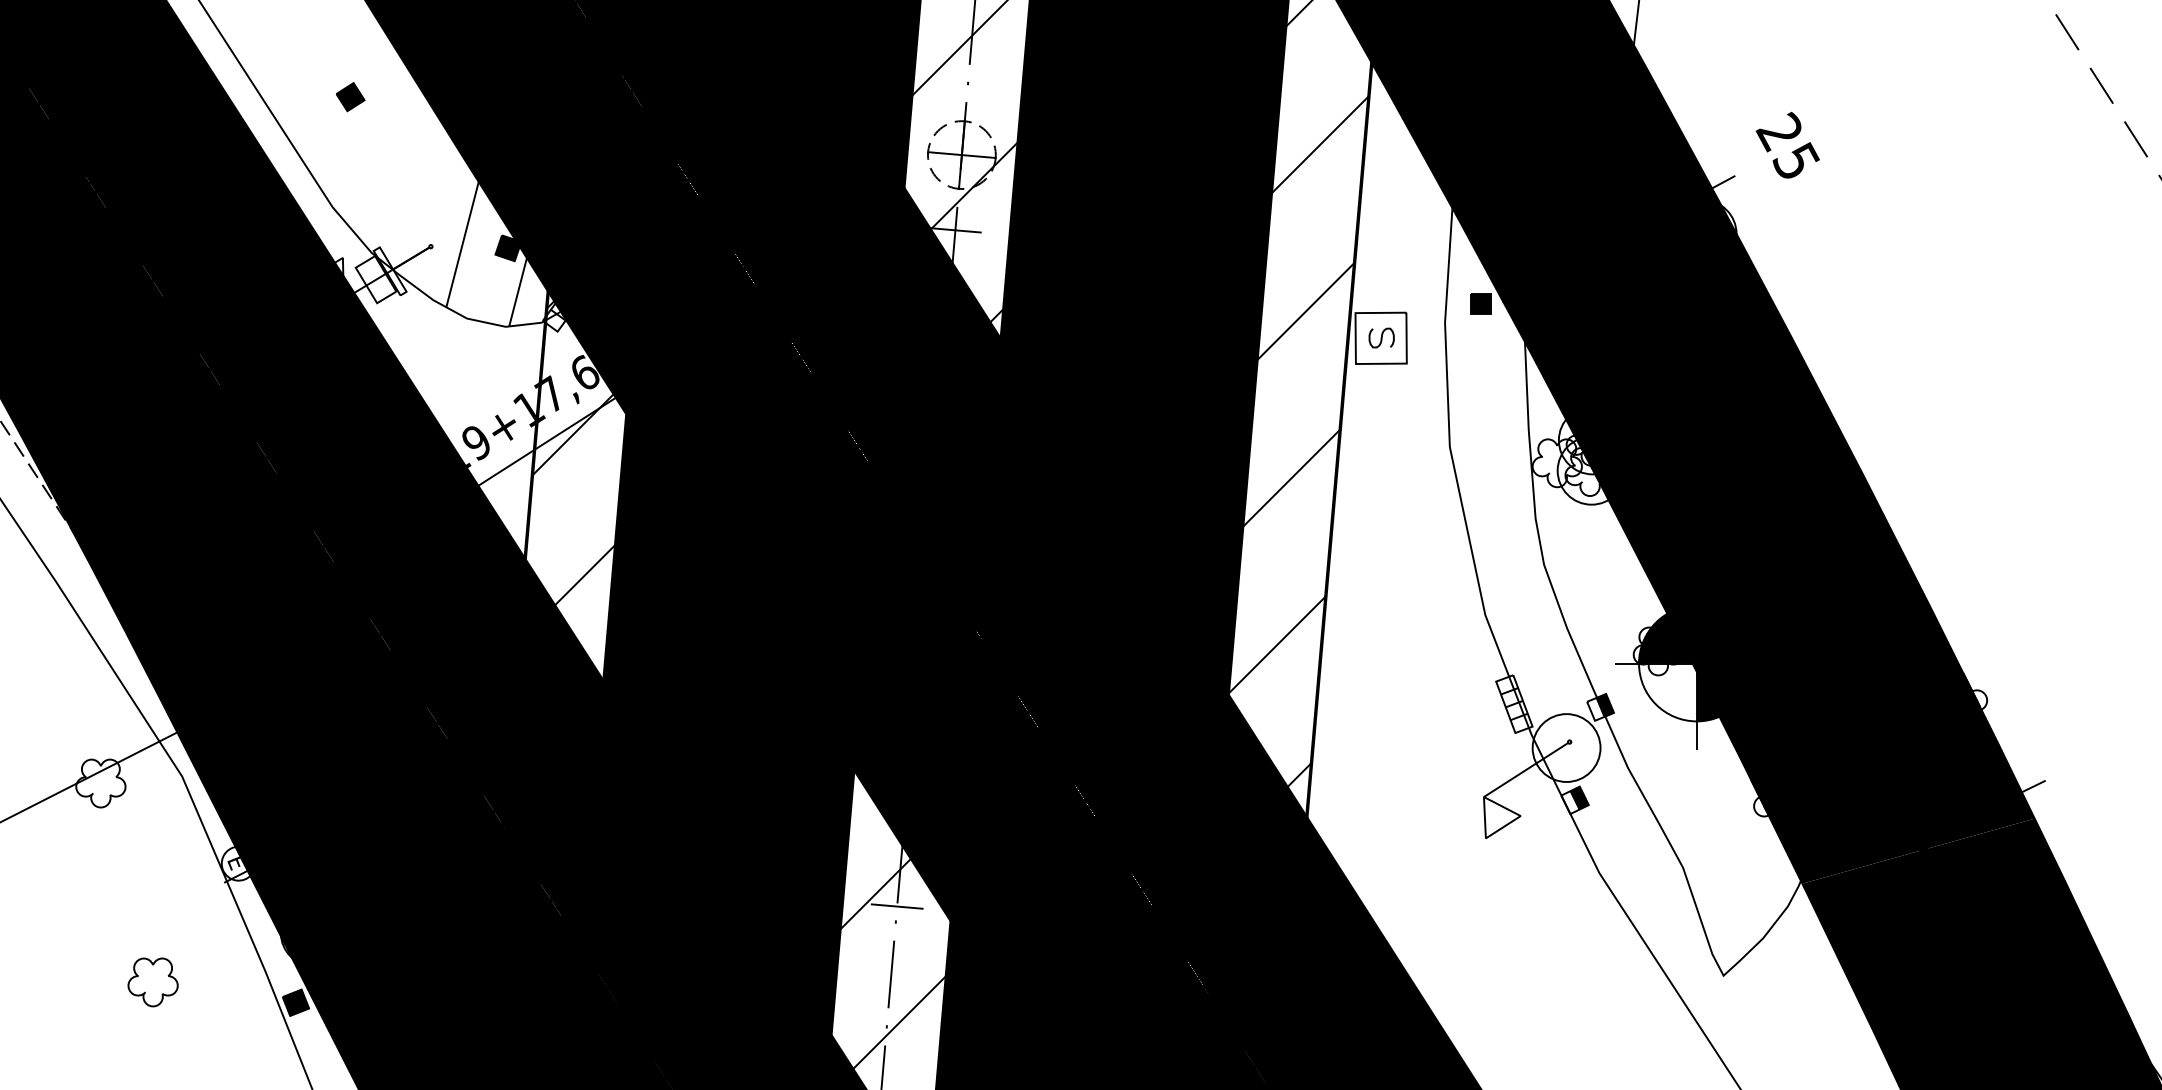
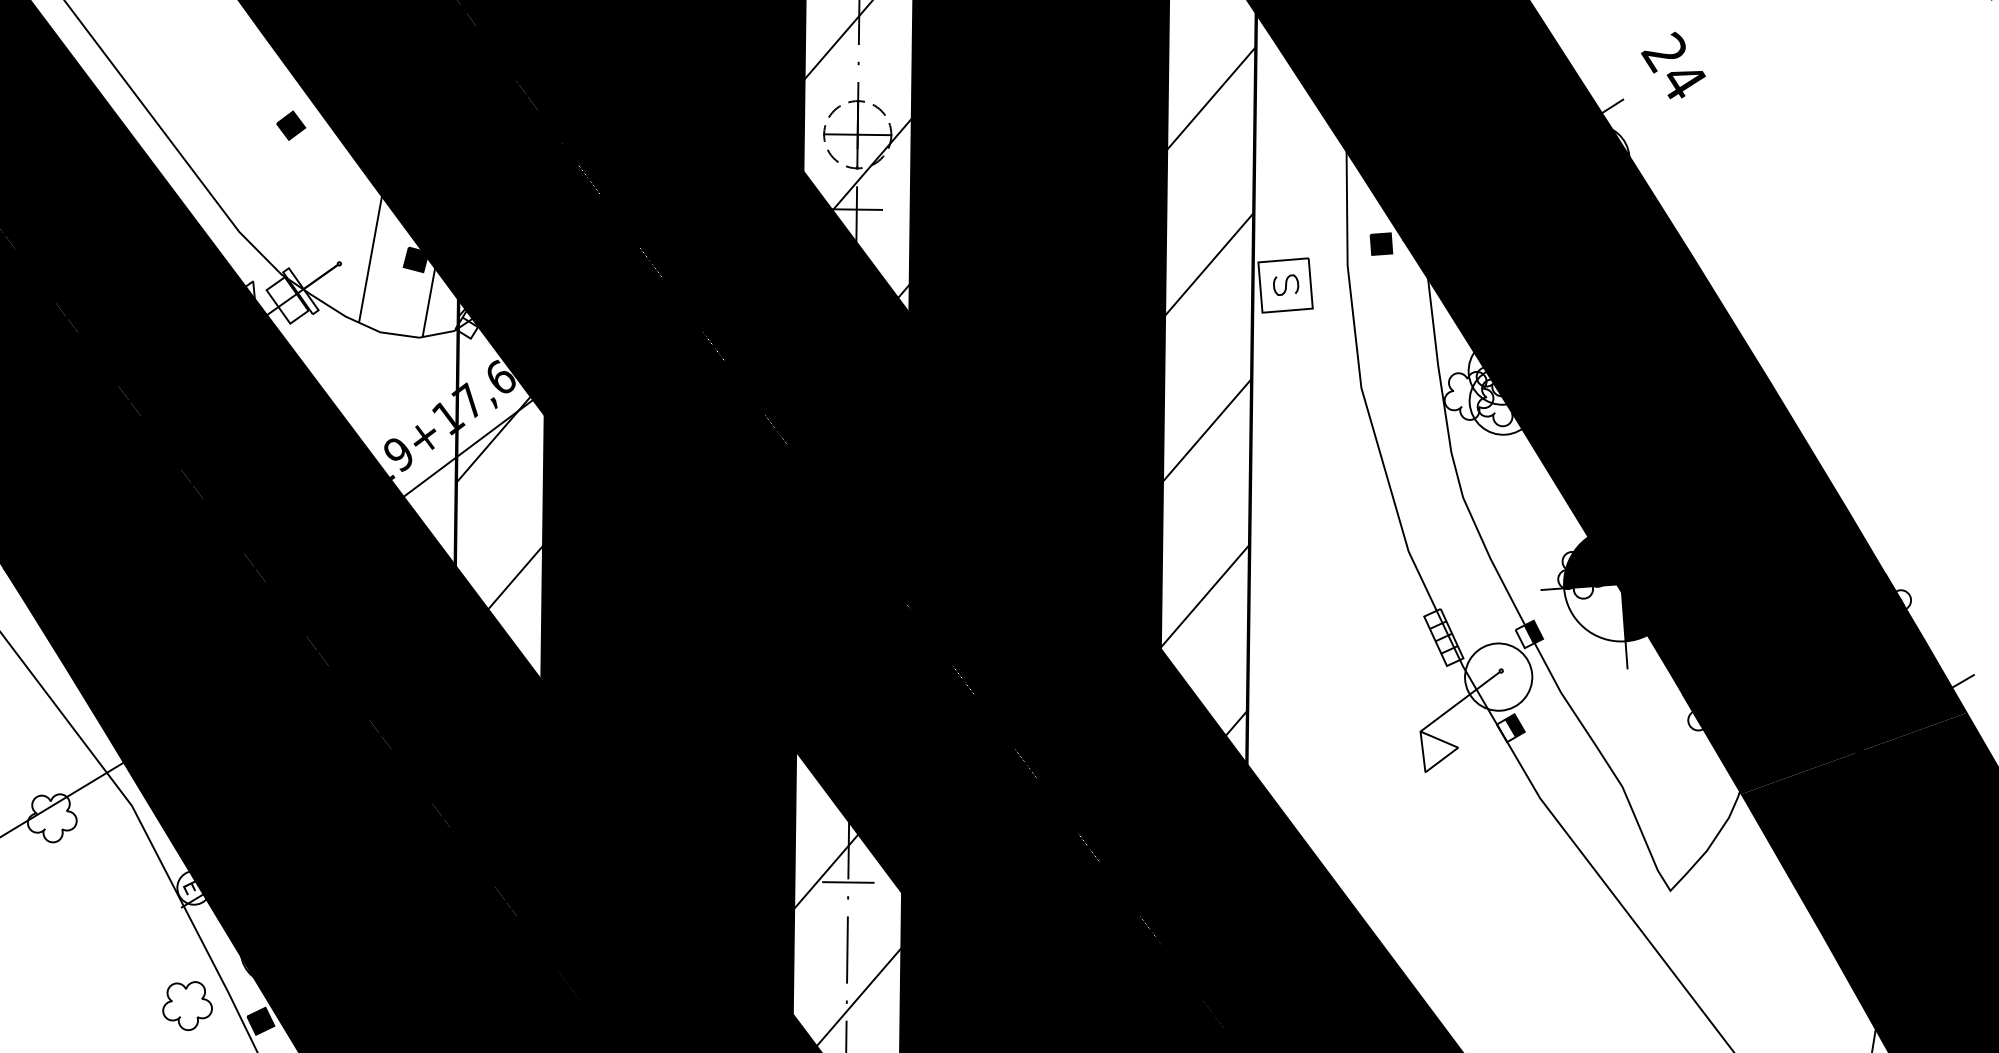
part: (350, 97) -> (291, 126), moved
text: (1795, 160) -> (1682, 79), 25 -> 24
part: (152, 982) -> (186, 1006), moved

